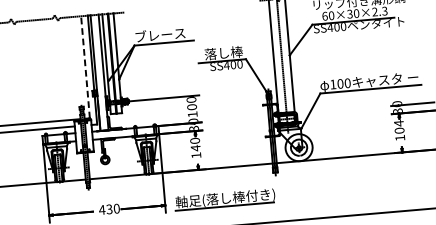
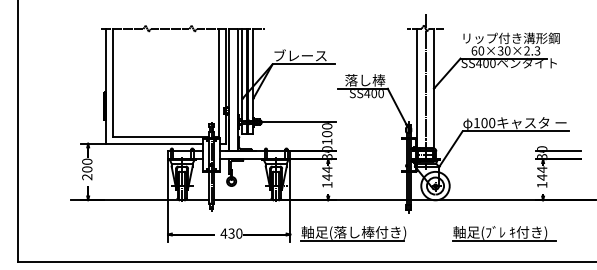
line: (85, 66) -> (219, 82), dashed -> solid
text: (399, 130) -> (542, 177), 104 -> 144
text: (195, 140) -> (327, 169), 140 -> 144
part: (368, 187) -> (504, 233), added

